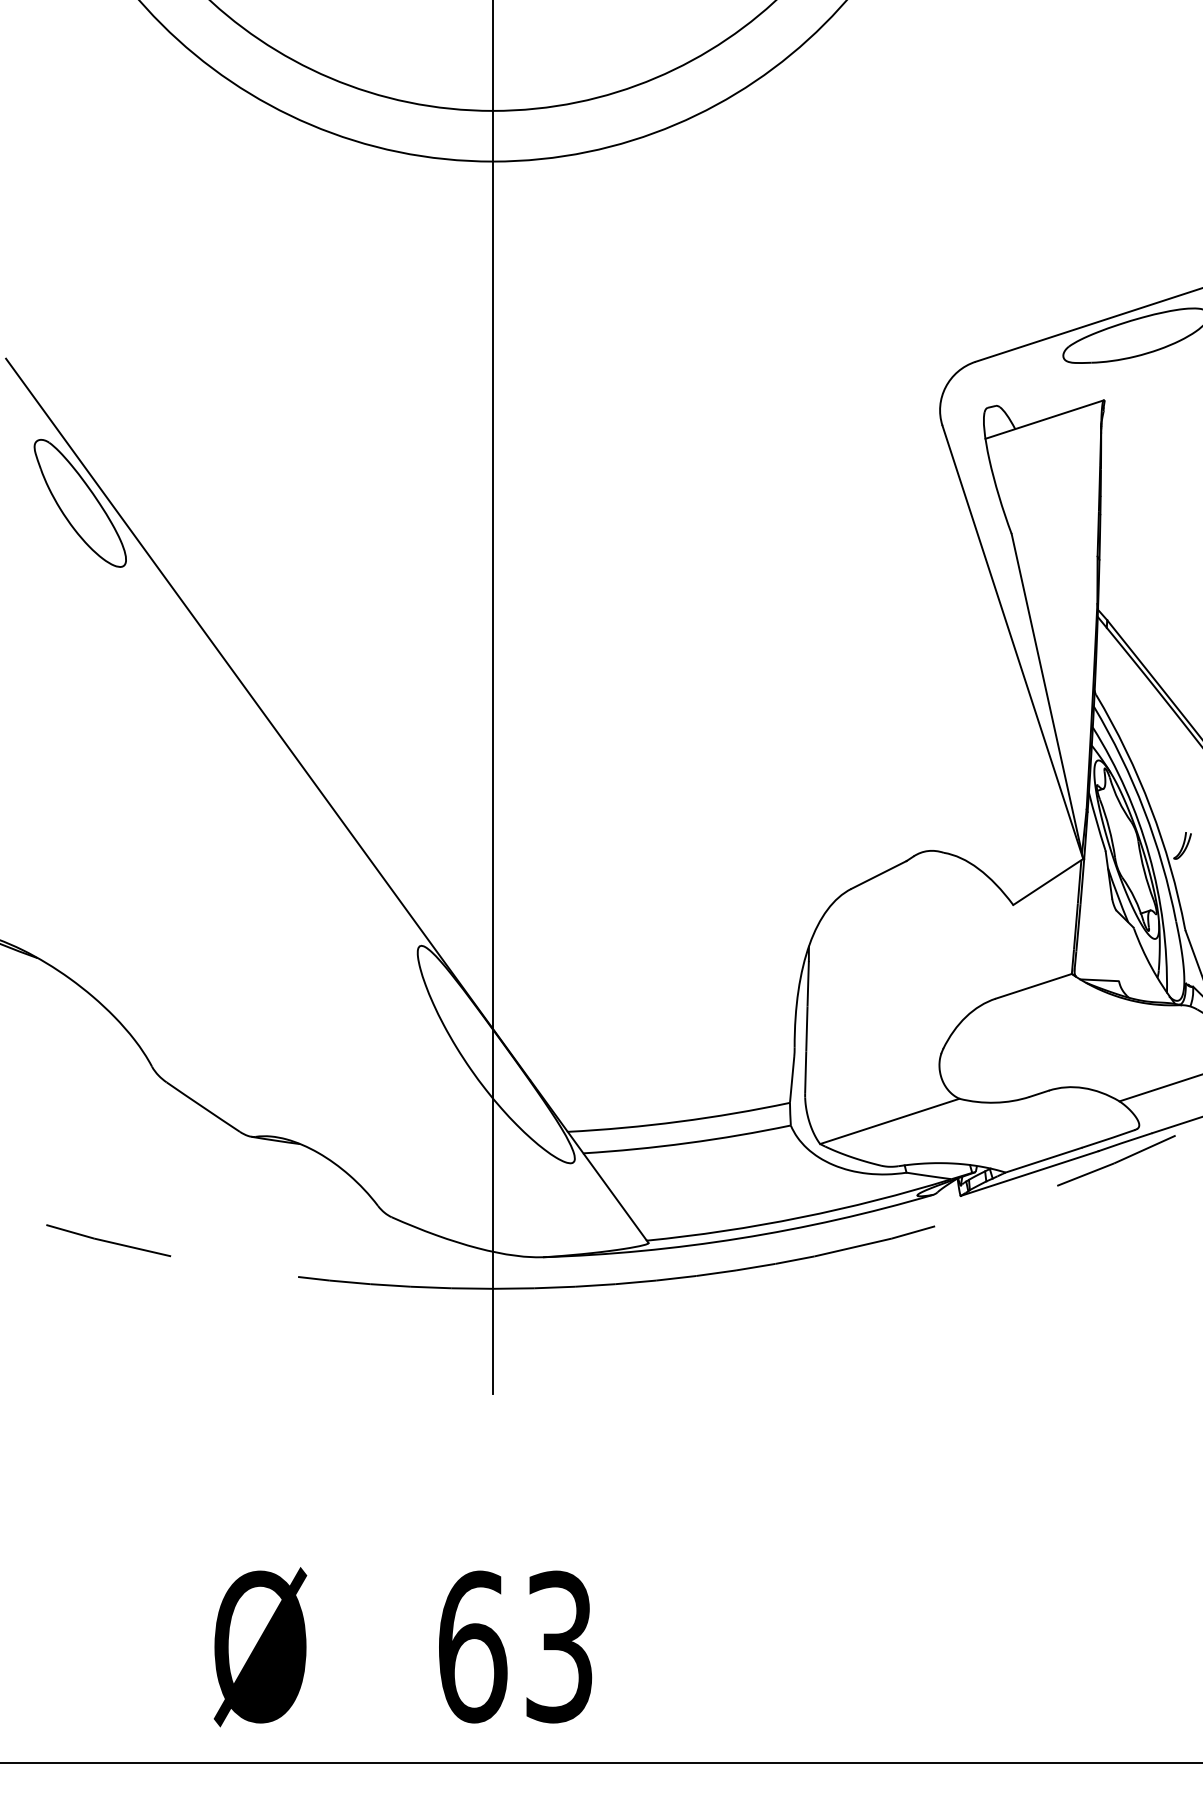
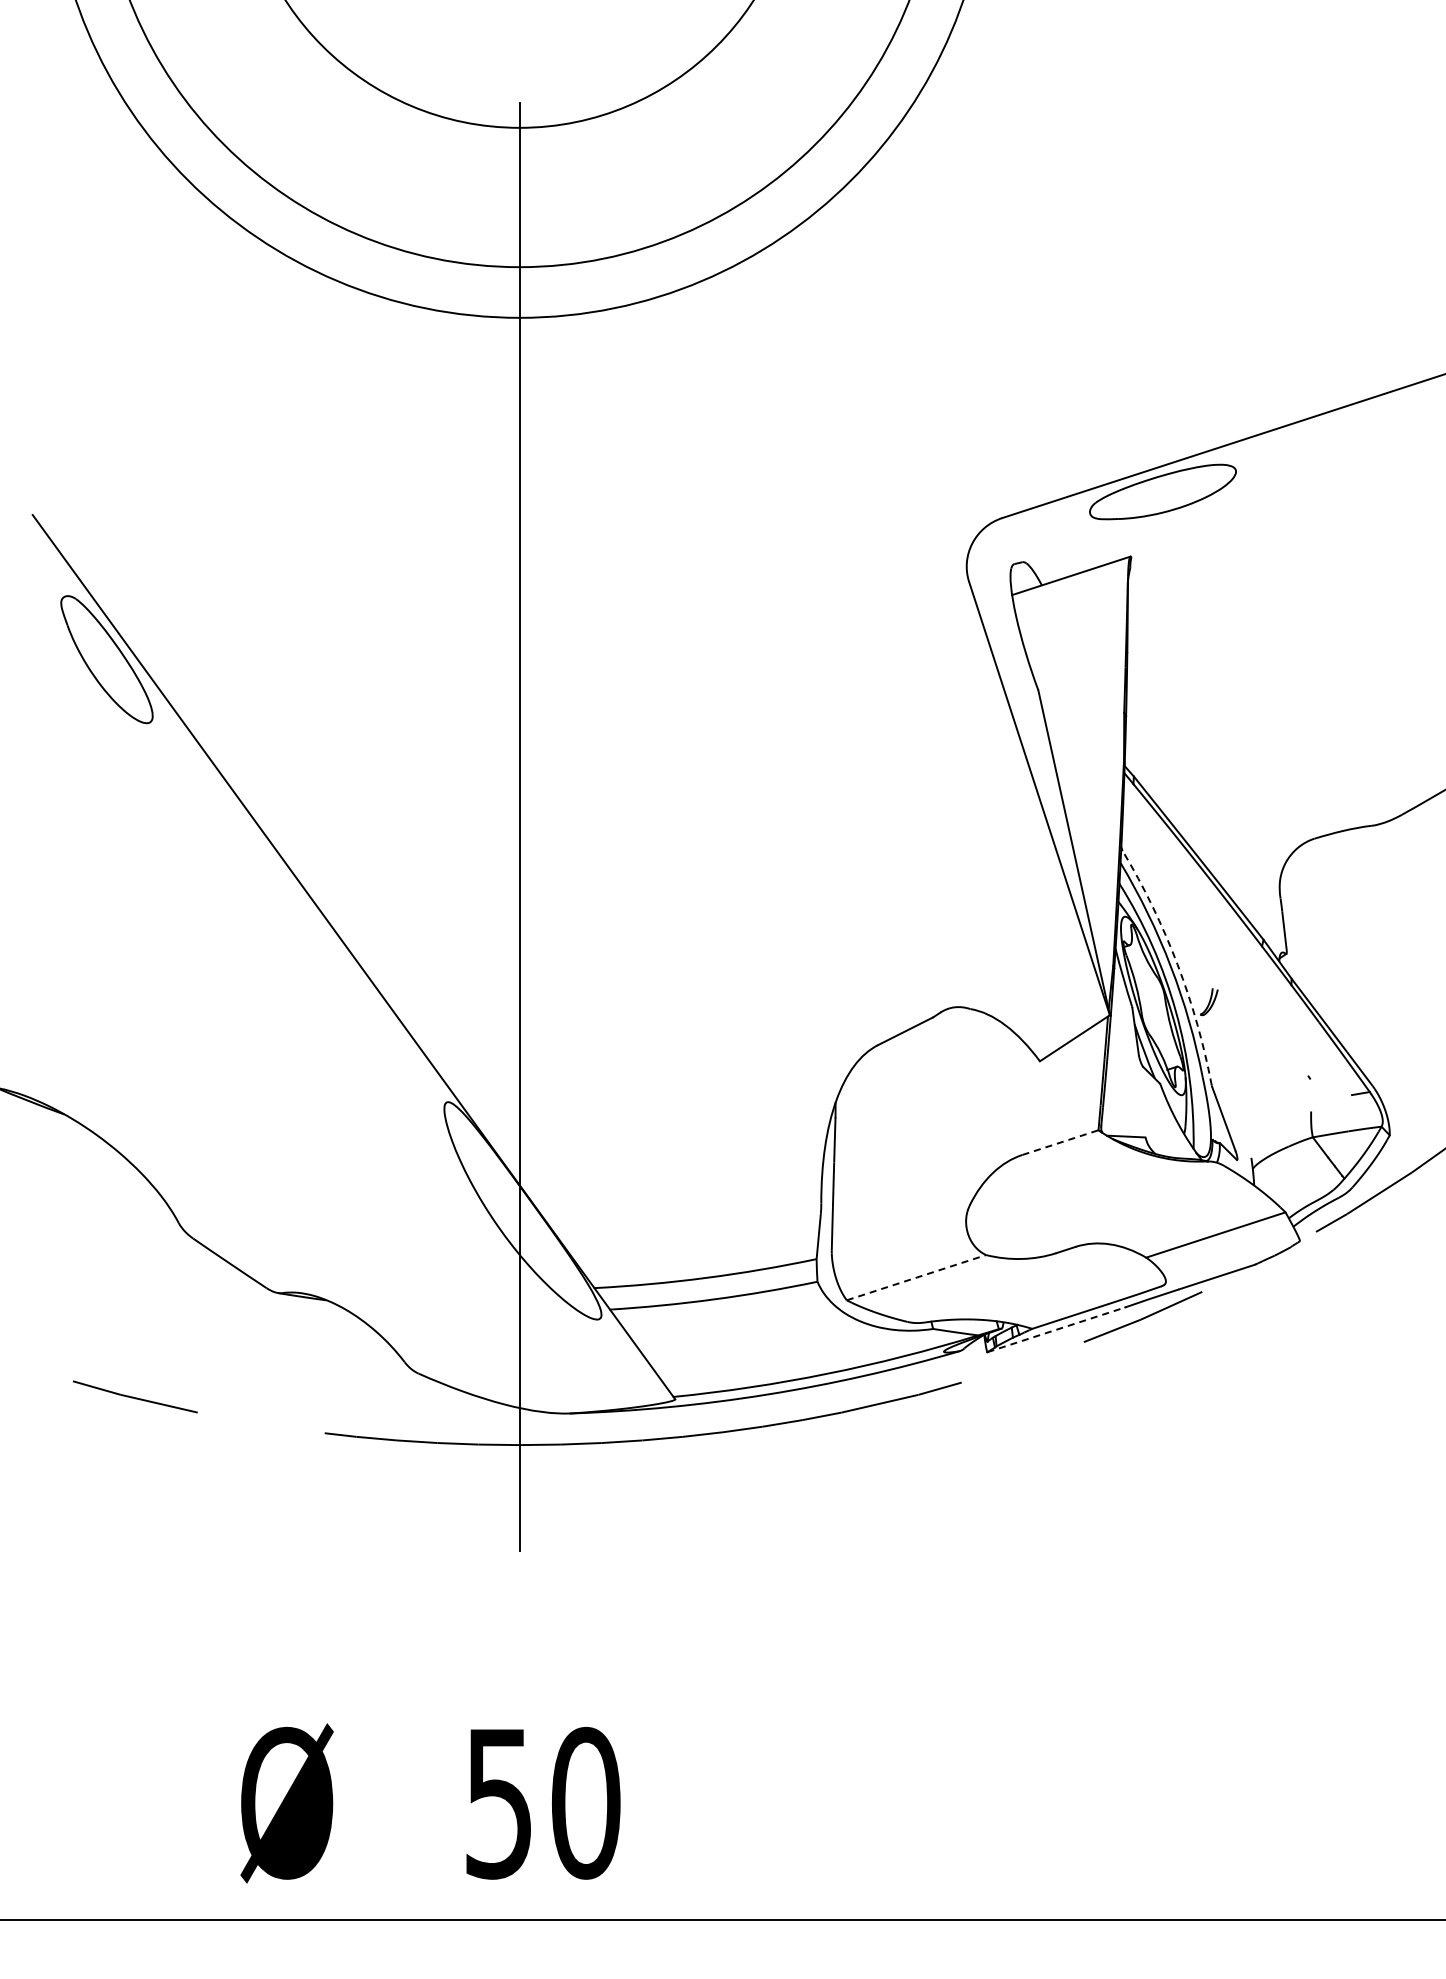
arc: (1150, 808) -> (1177, 964), solid -> dashed
line: (1033, 986) -> (1060, 1142), solid -> dashed
line: (889, 1121) -> (916, 1277), solid -> dashed
line: (1029, 1173) -> (1056, 1329), solid -> dashed
text: (515, 1646) -> (542, 1802), 63 -> 50

